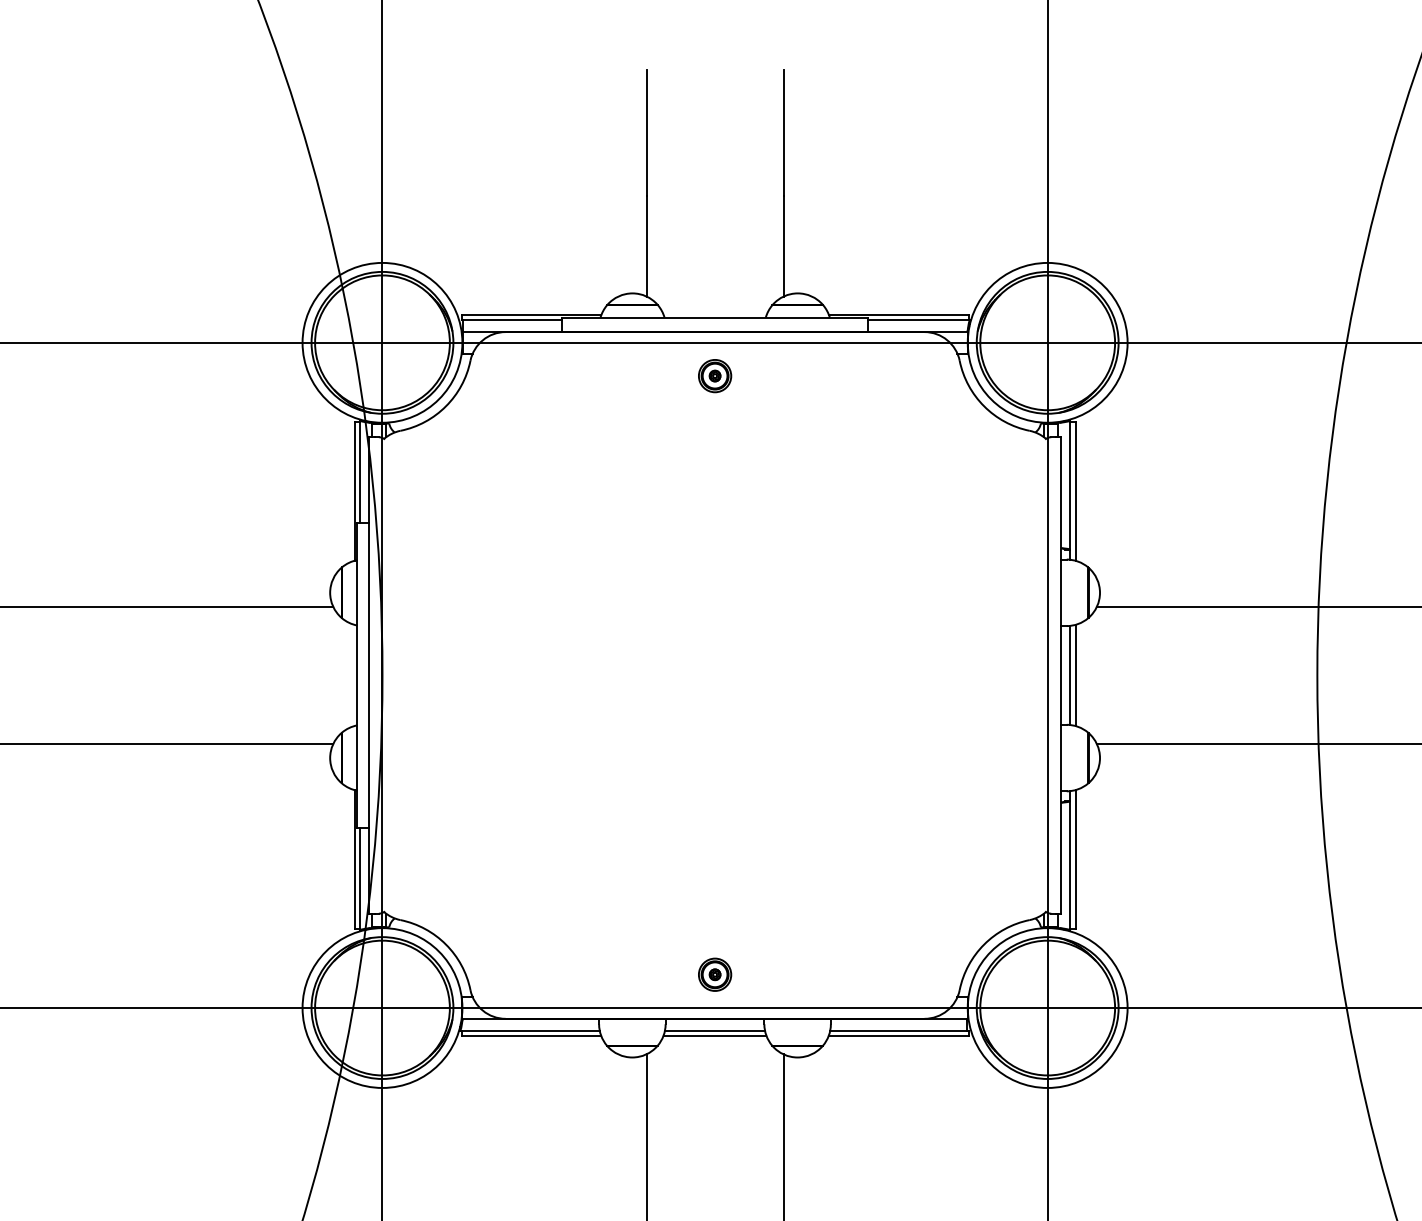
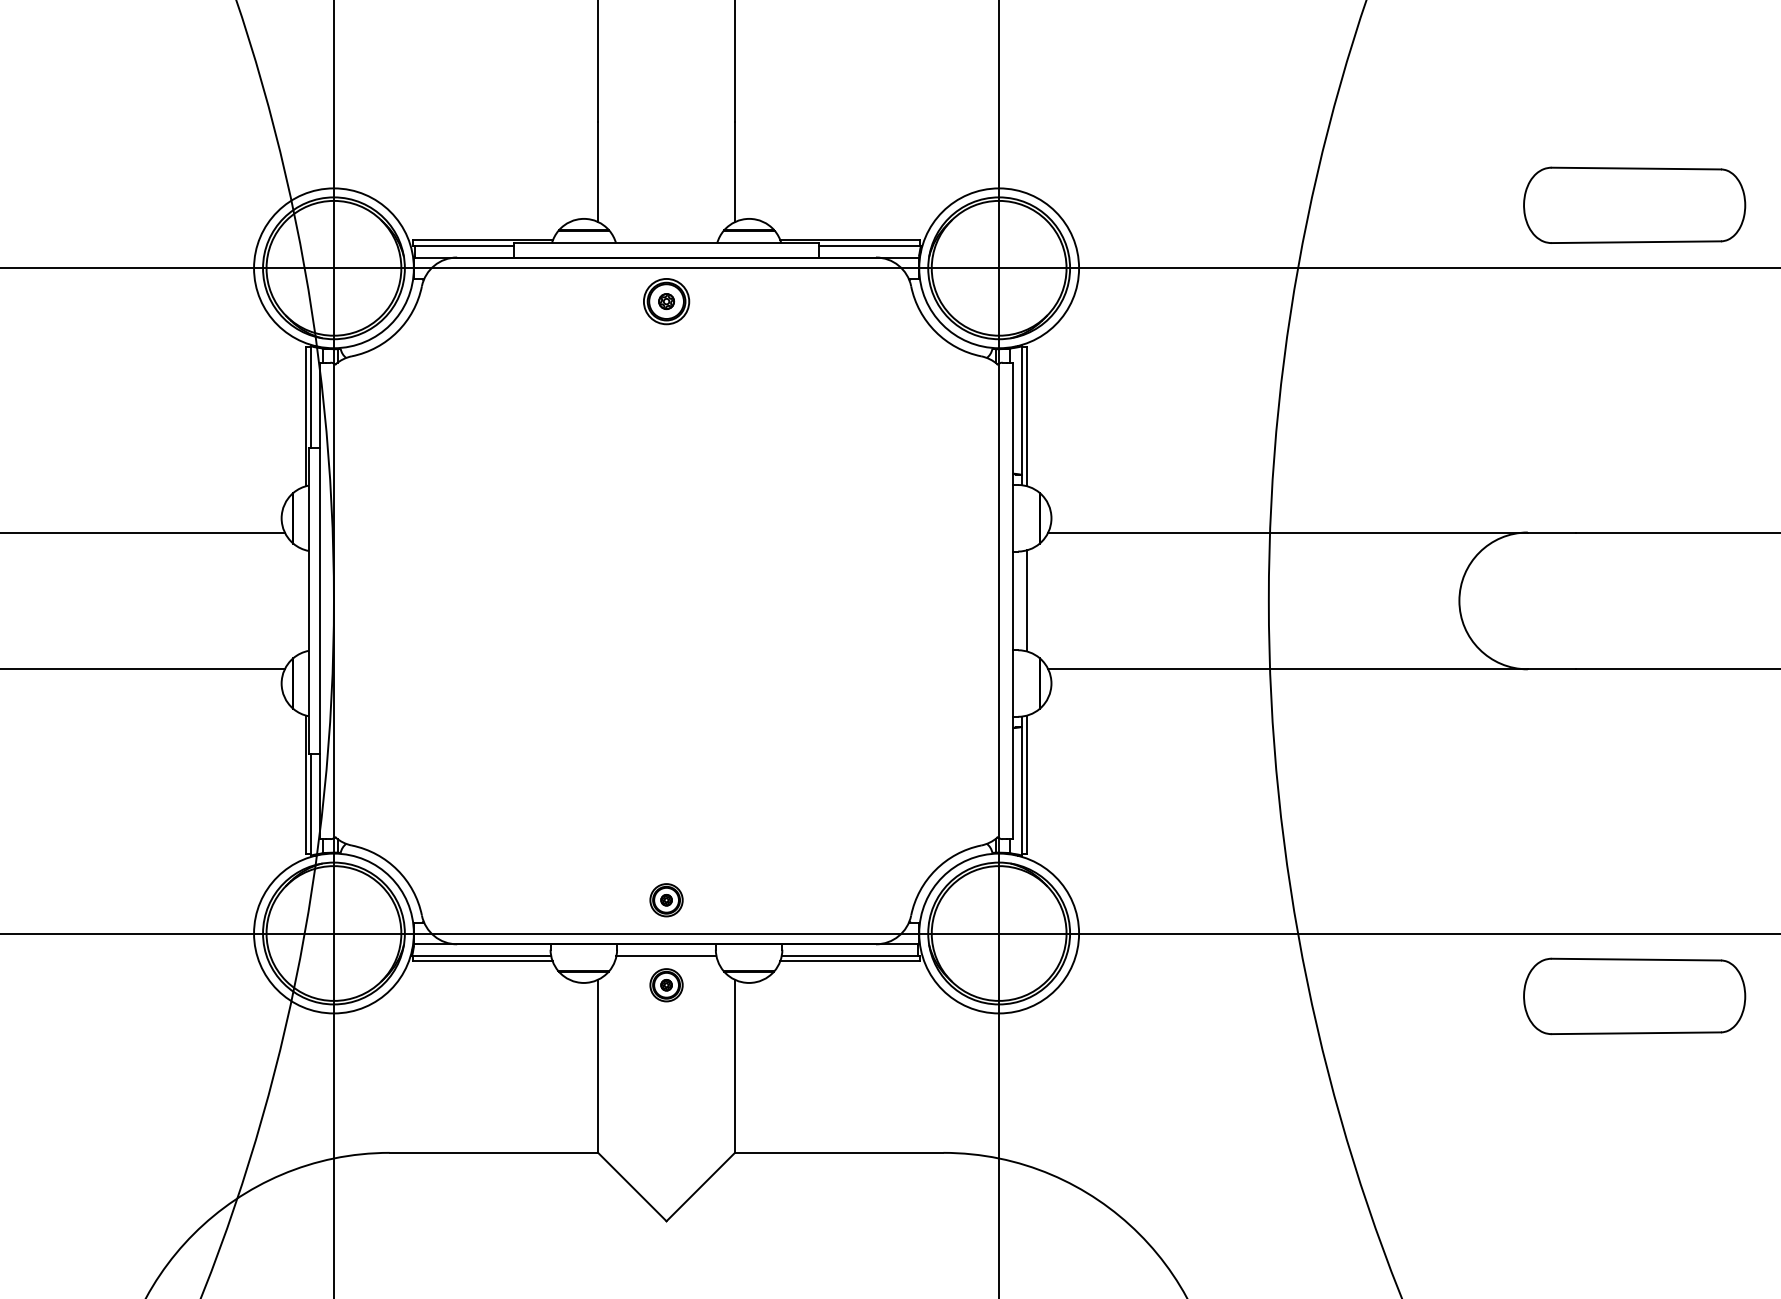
part: (715, 376) -> (666, 301), size x1.4
line: (1070, 675) -> (1021, 600), removed
line: (714, 1036) -> (665, 961), removed
part: (715, 1060) -> (666, 985), added

